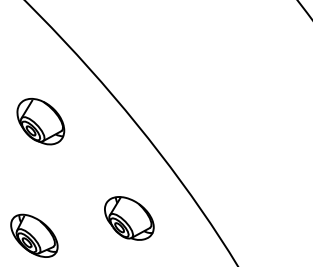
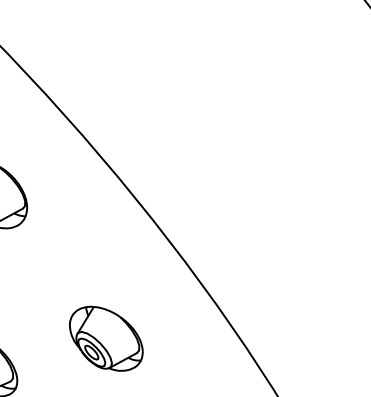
part: (129, 218) -> (106, 338), moved

